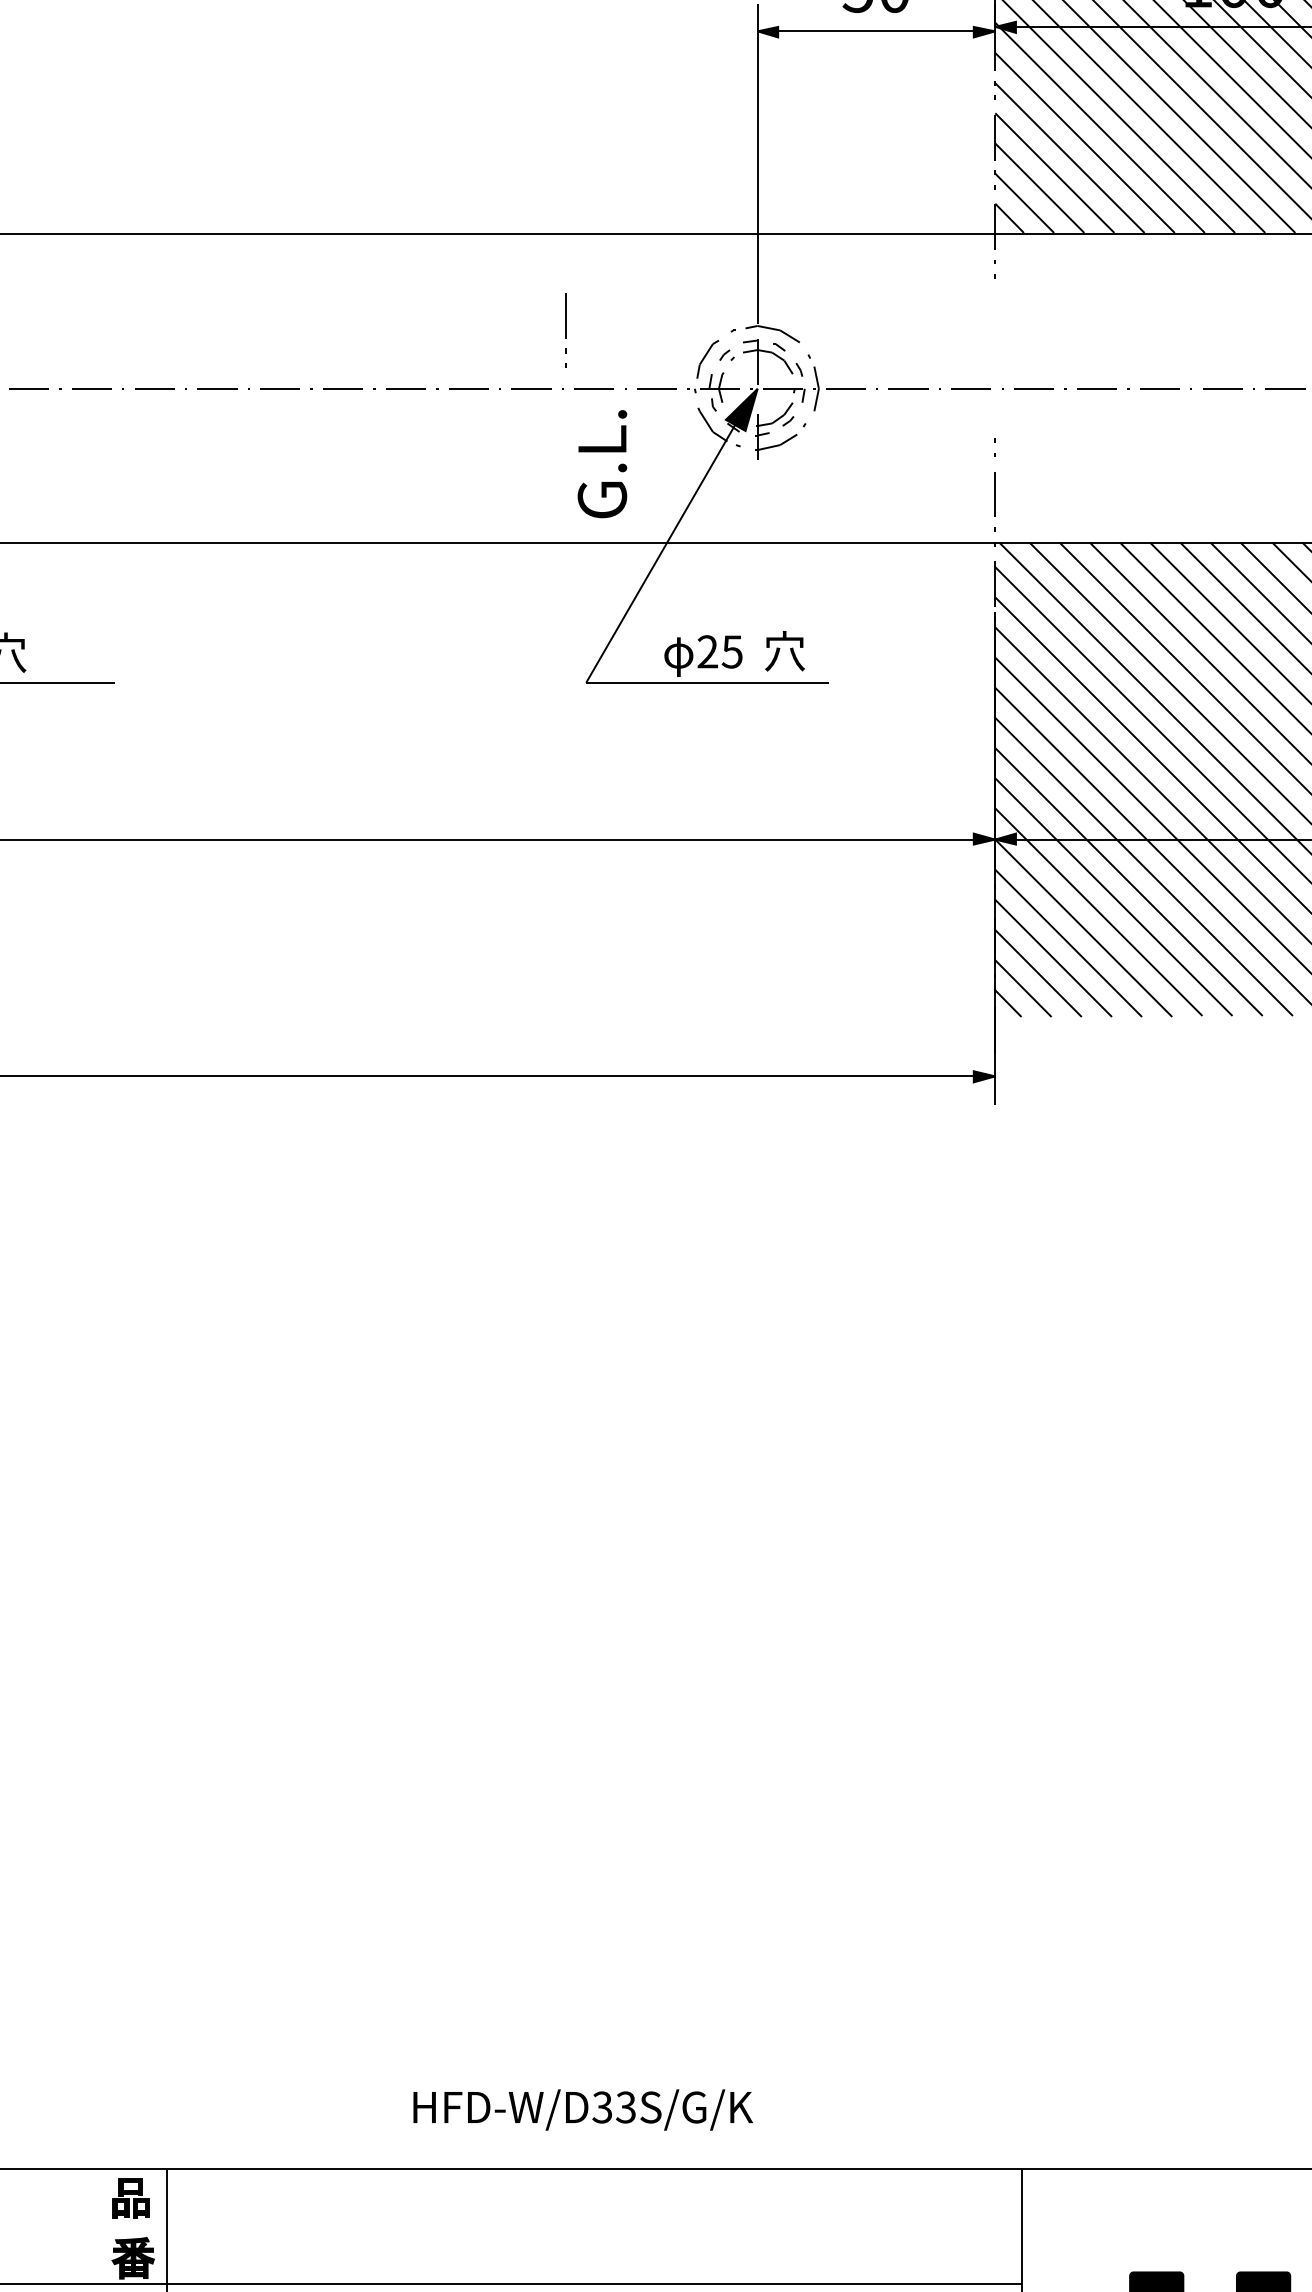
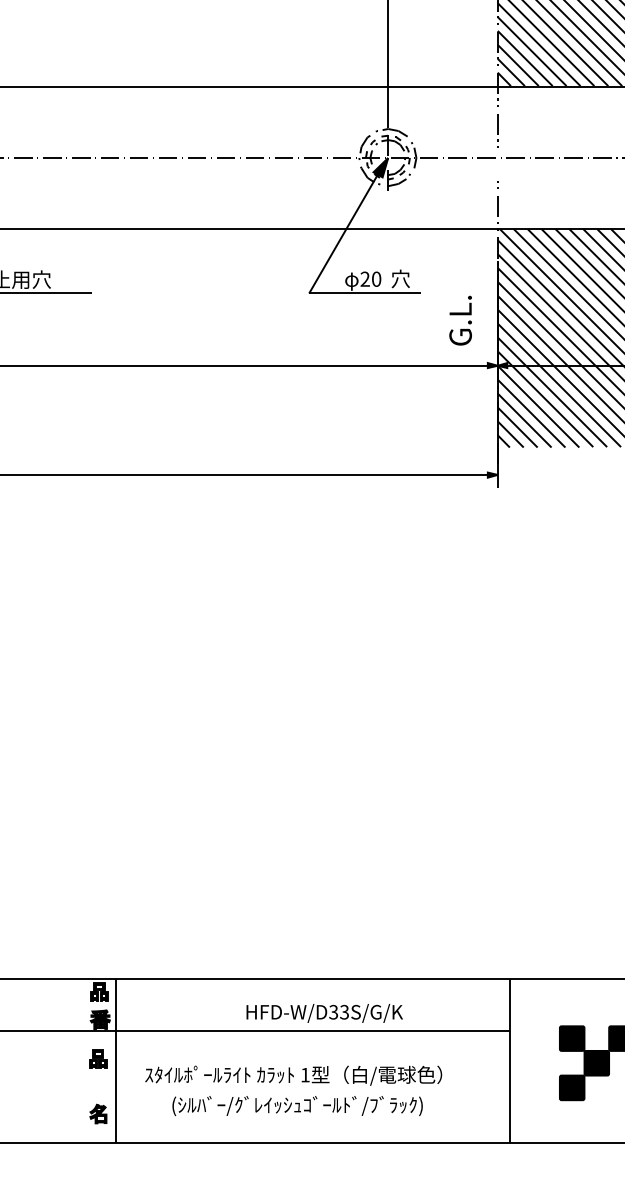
line: (565, 329) -> (497, 130), moved
text: (602, 463) -> (460, 320), moved
text: (732, 650) -> (376, 278), 25 -> 20
text: (582, 2110) -> (324, 1013), moved

